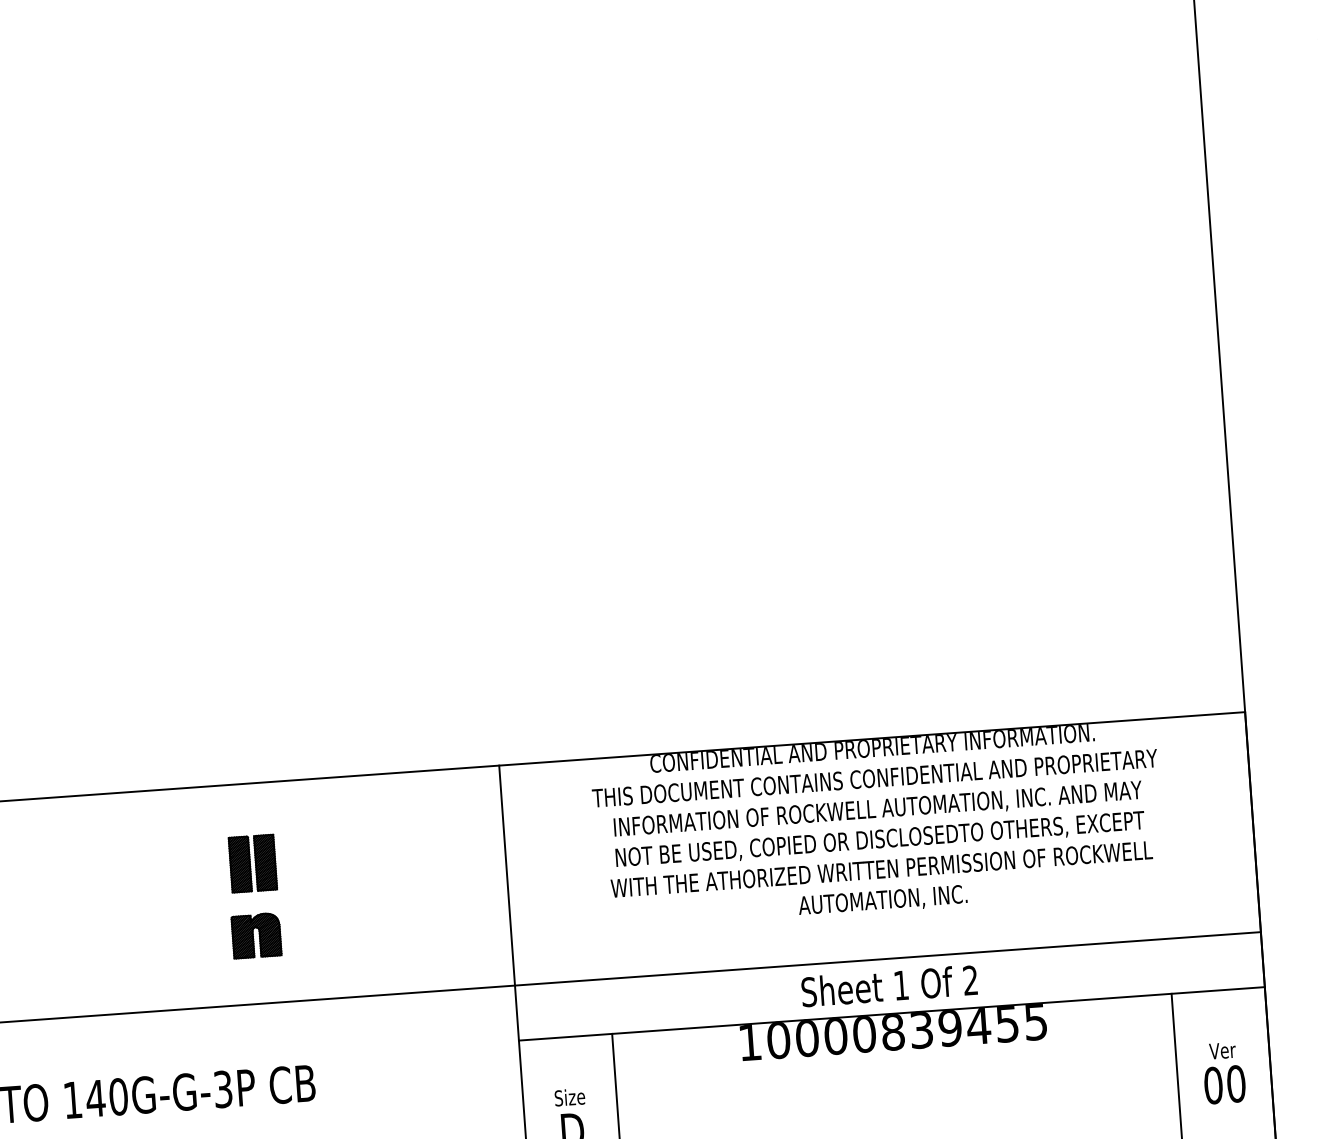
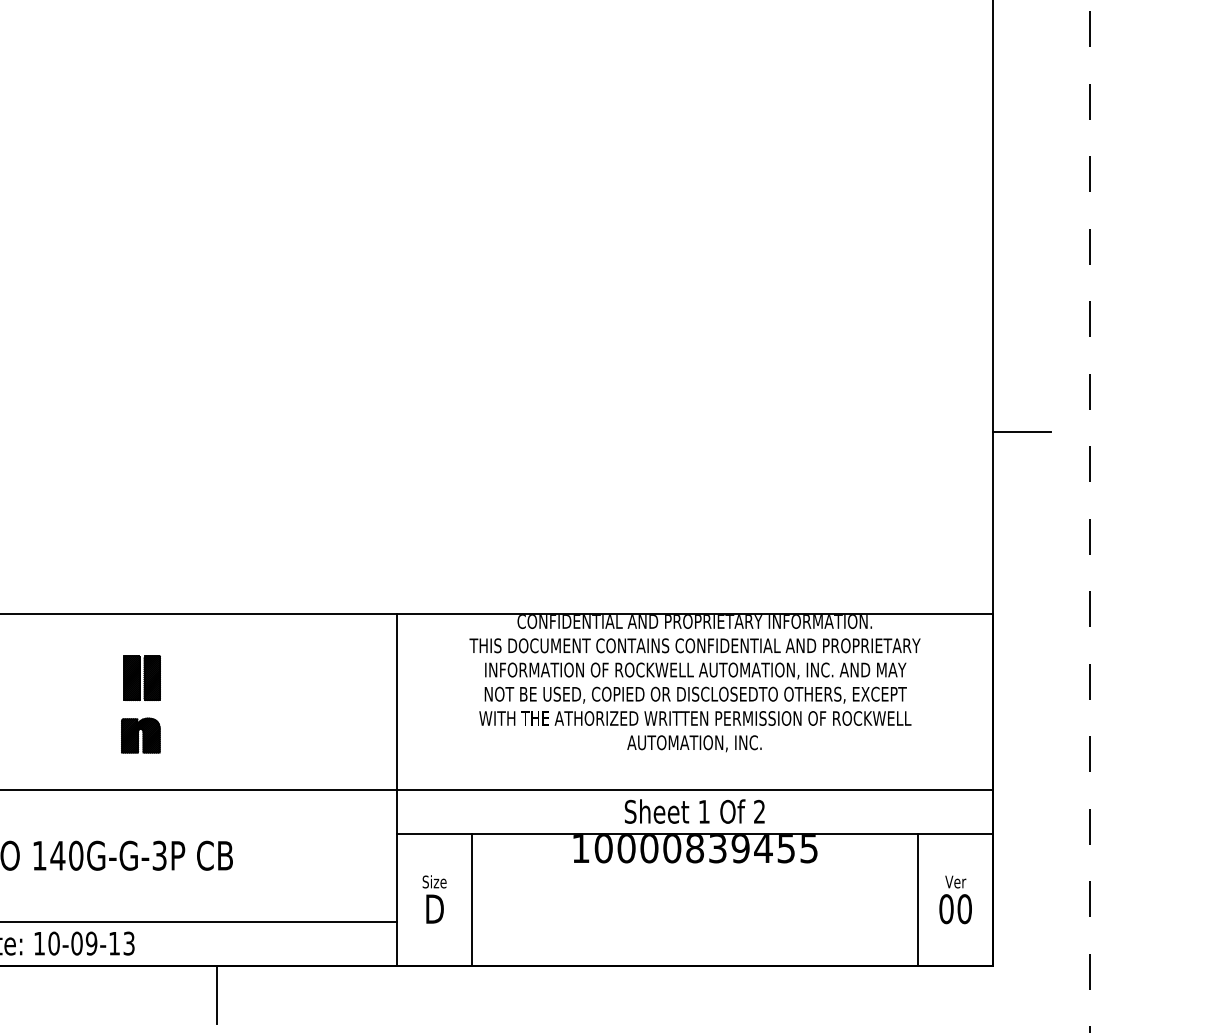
line: (1264, 481) -> (1021, 432), added
part: (253, 896) -> (140, 704), moved

